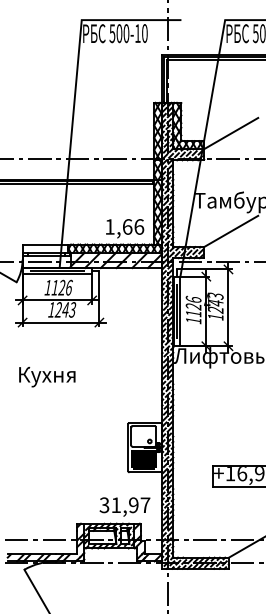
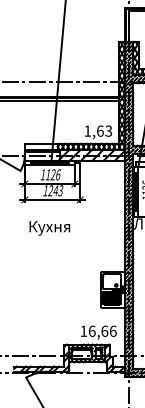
text: (139, 226) -> (108, 130), 1,66 -> 1,63
text: (47, 376) -> (49, 227), moved
text: (124, 505) -> (98, 331), 31,97 -> 16,66

